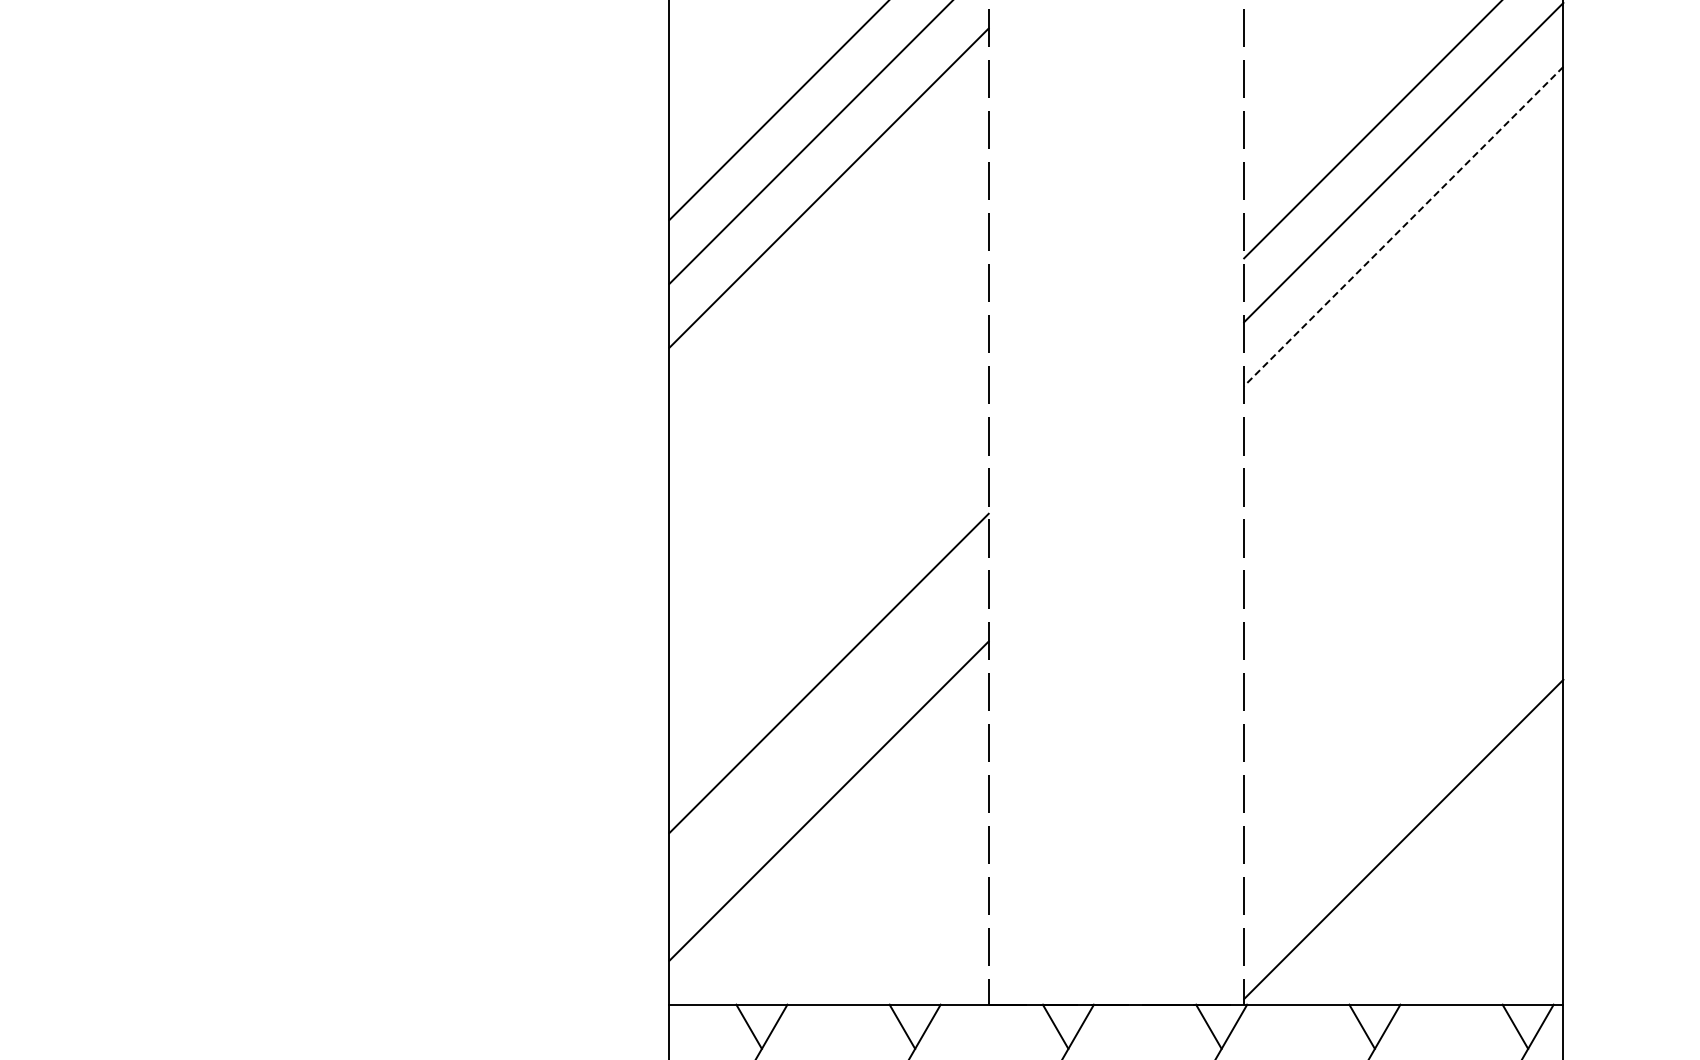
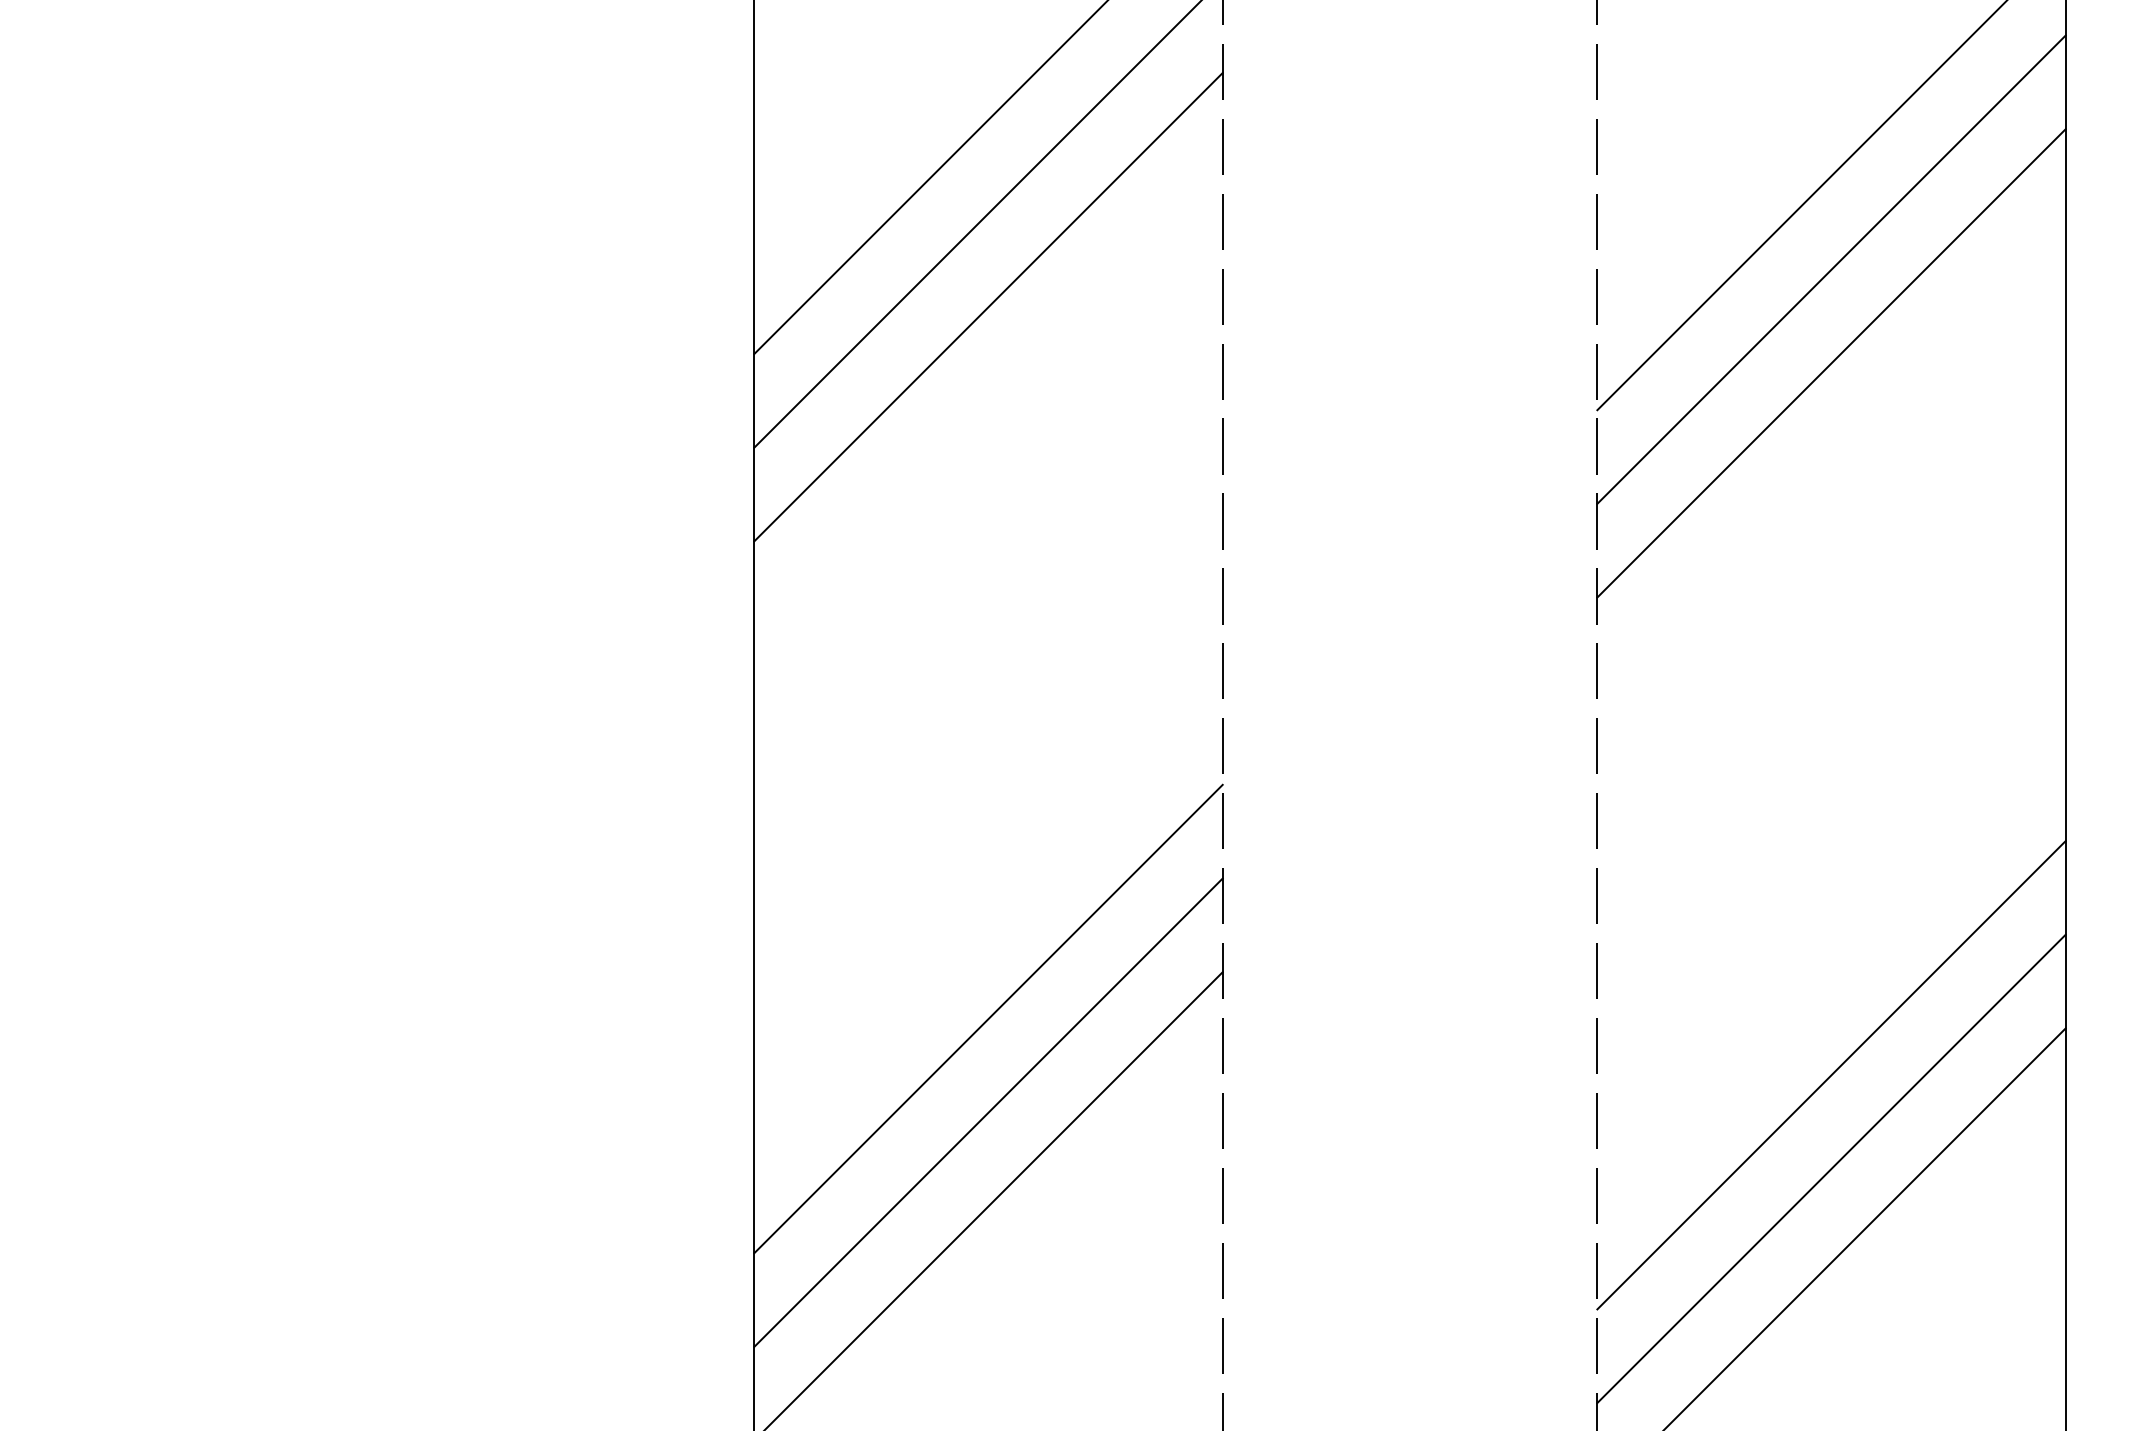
line: (1403, 226) -> (1831, 363), dashed -> solid
line: (1403, 711) -> (1831, 1074), added
line: (828, 736) -> (987, 1111), added
line: (1403, 775) -> (1831, 1168), added

